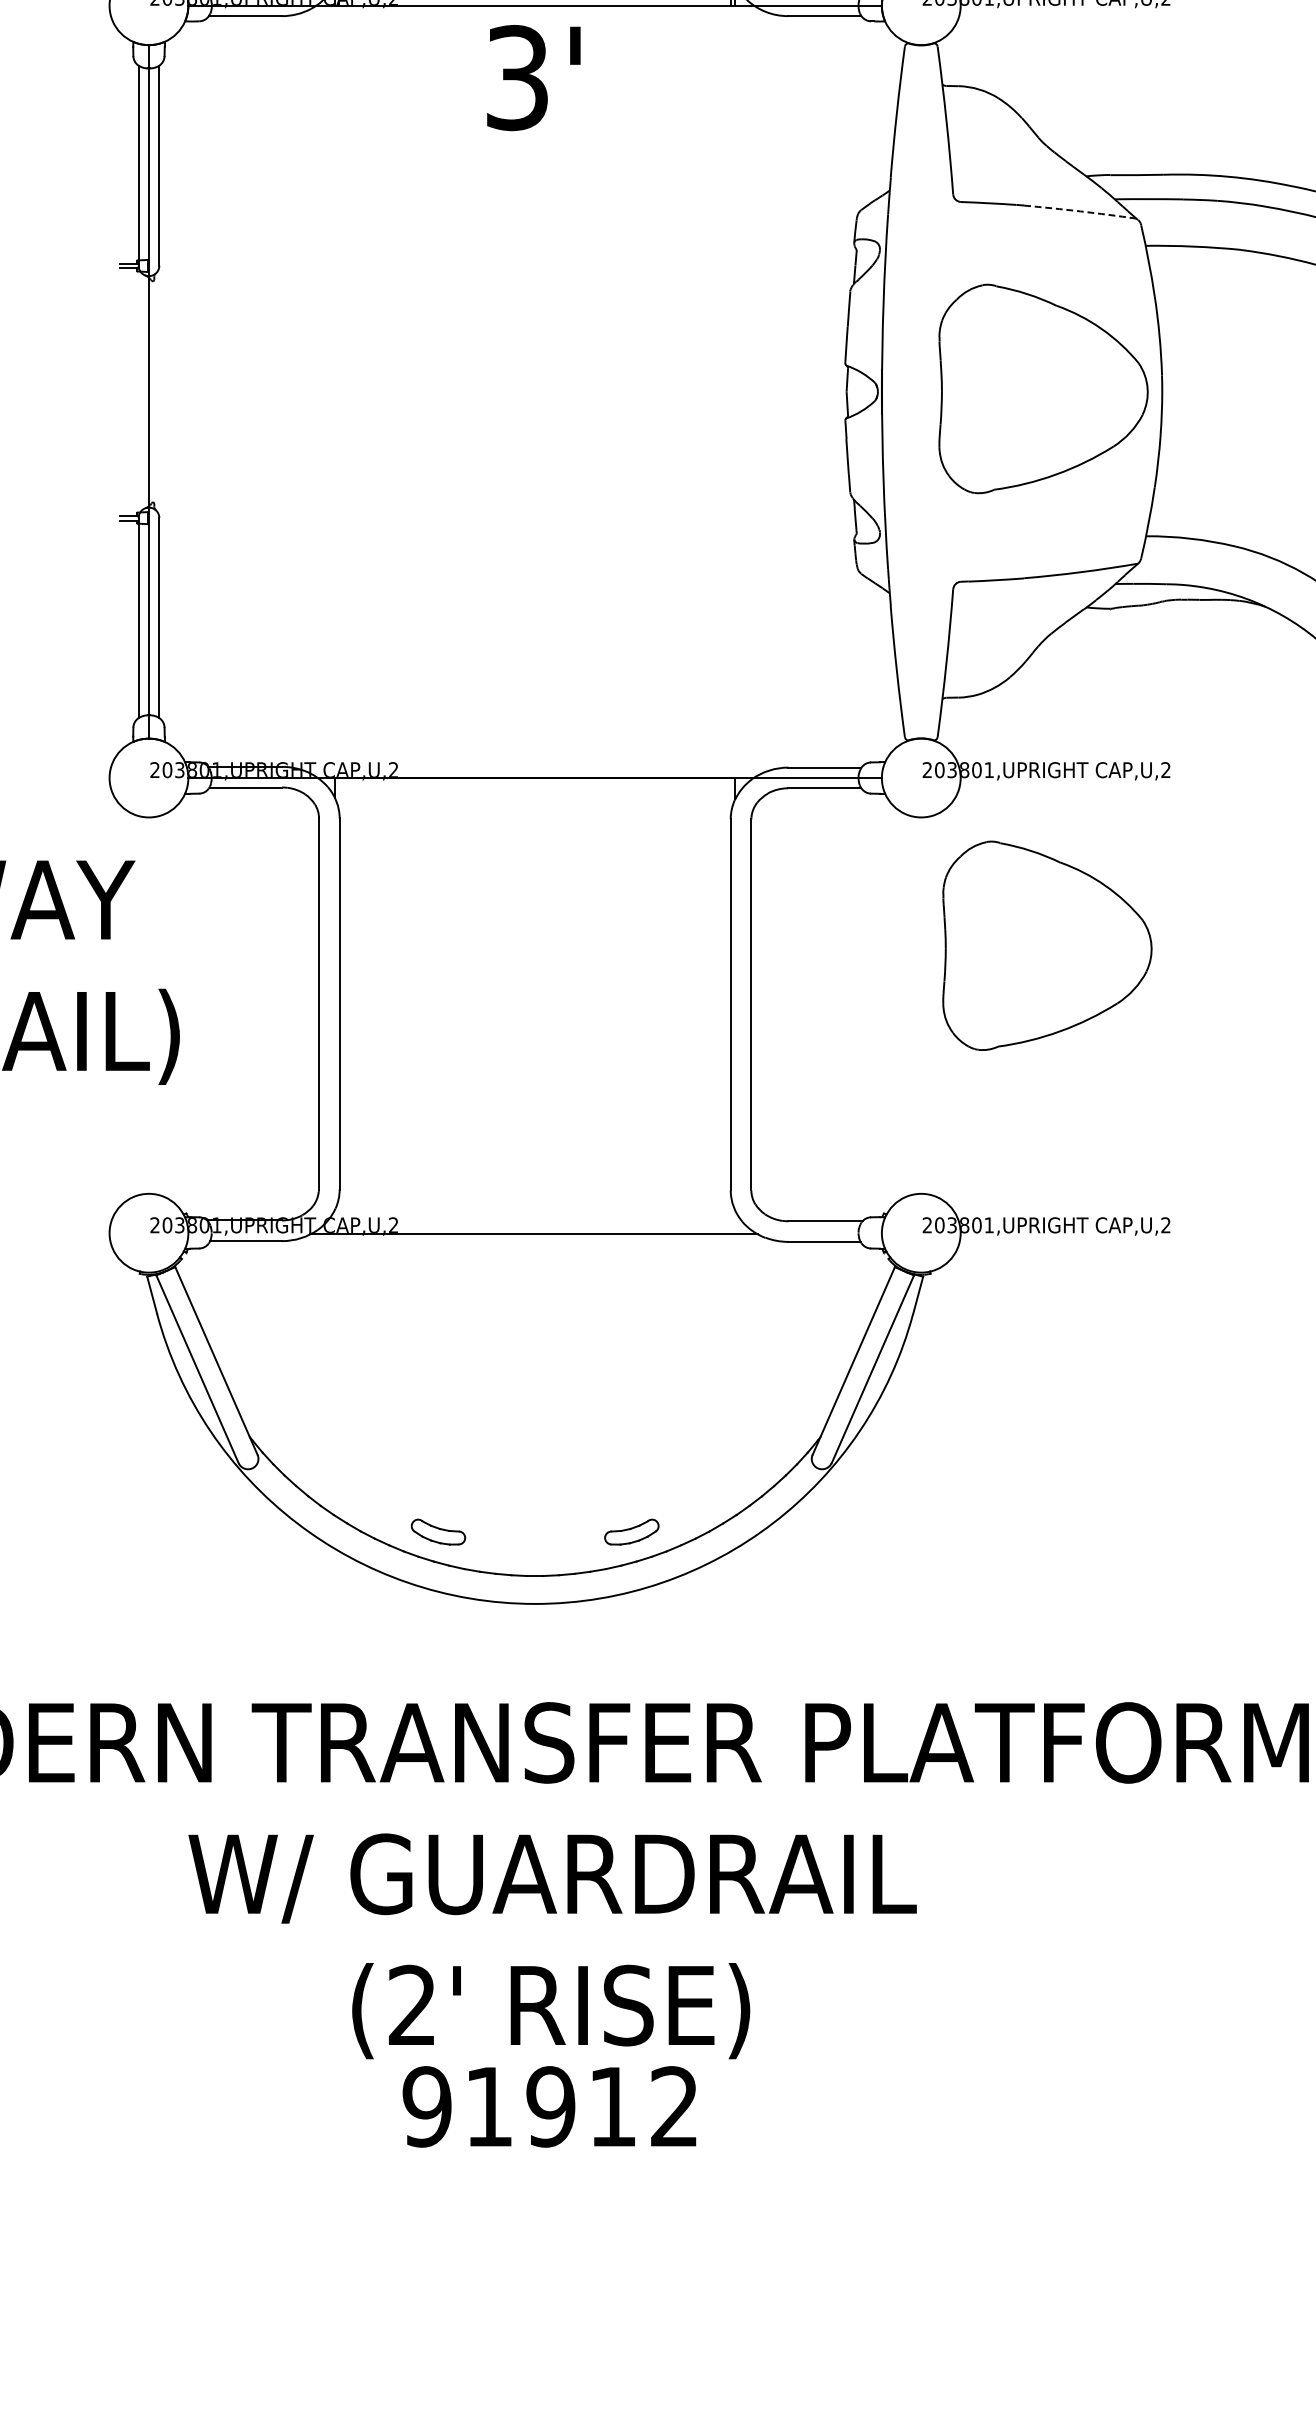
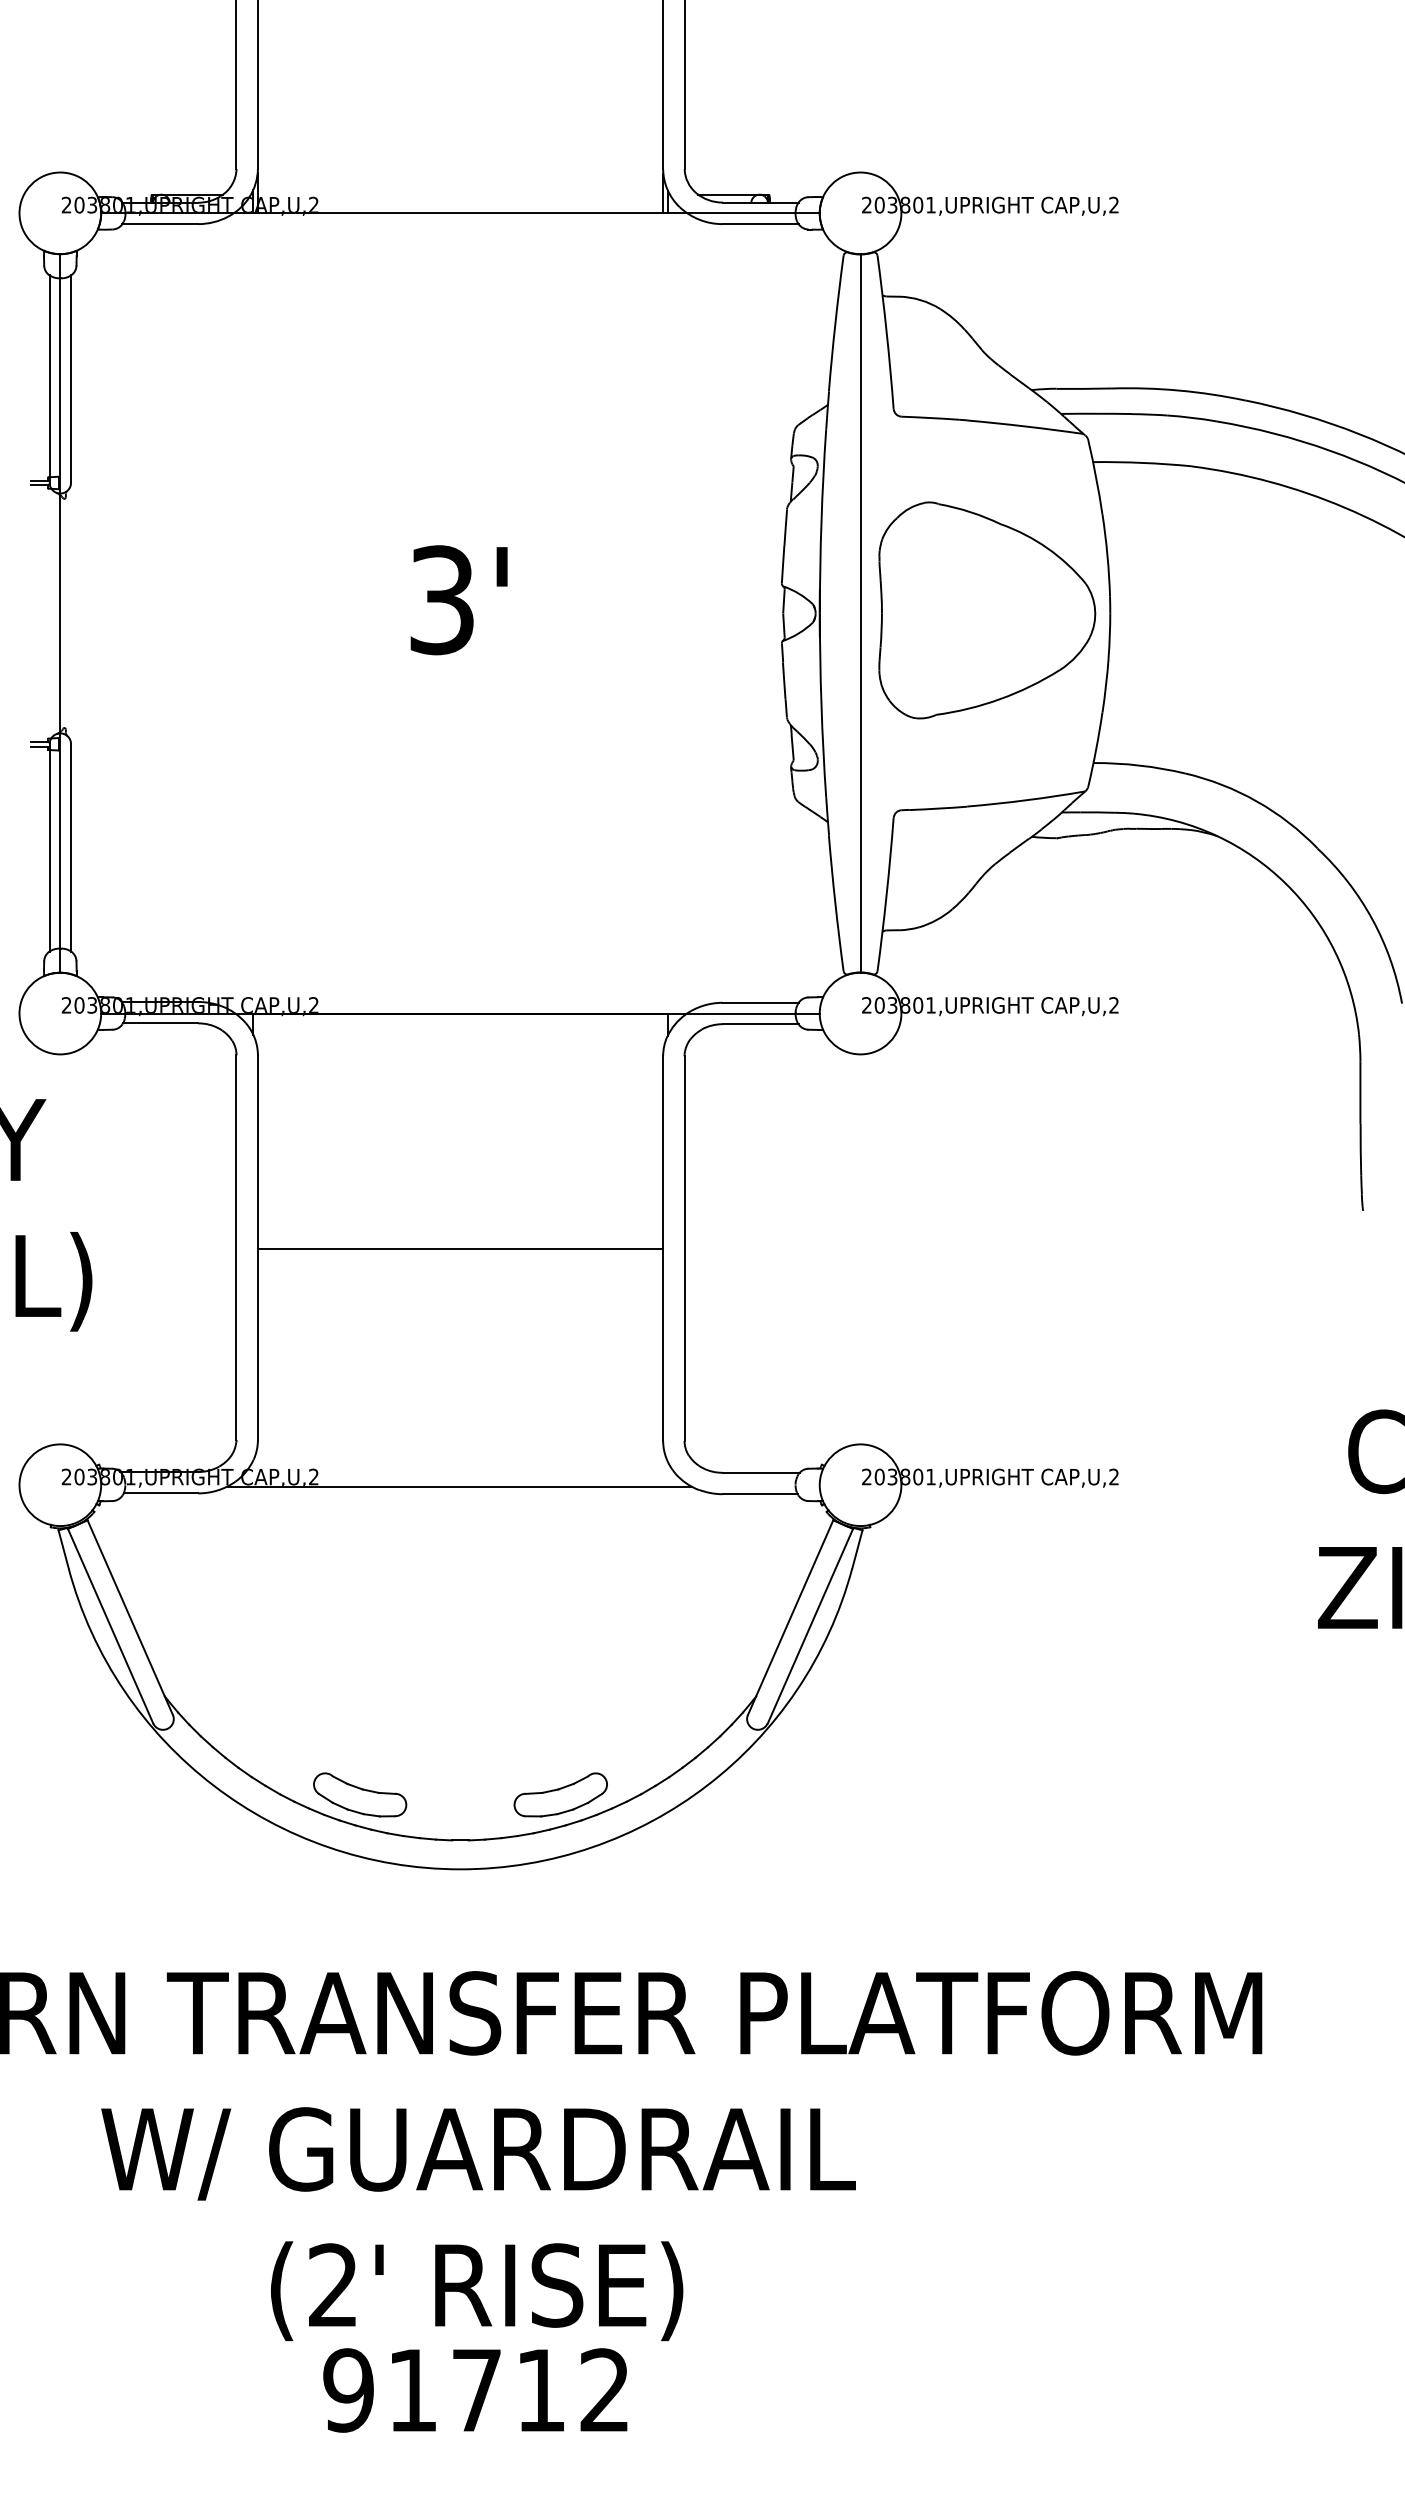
text: (533, 78) -> (458, 600), moved
arc: (1080, 211) -> (1025, 426), dashed -> solid
line: (921, 391) -> (860, 613), added
part: (1047, 945) -> (991, 1187), removed
line: (535, 1005) -> (460, 1249), added
part: (438, 1531) -> (360, 1794), size x1.67
part: (631, 1531) -> (560, 1794), size x1.67
text: (550, 2106) -> (476, 2390), 91912 -> 91712

